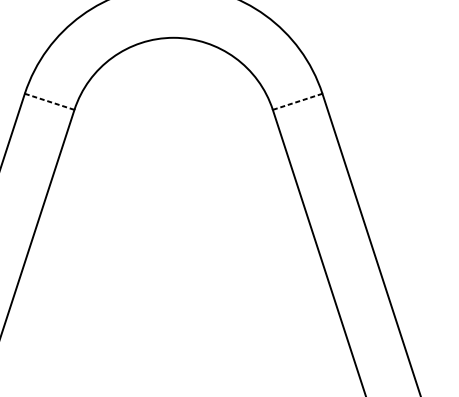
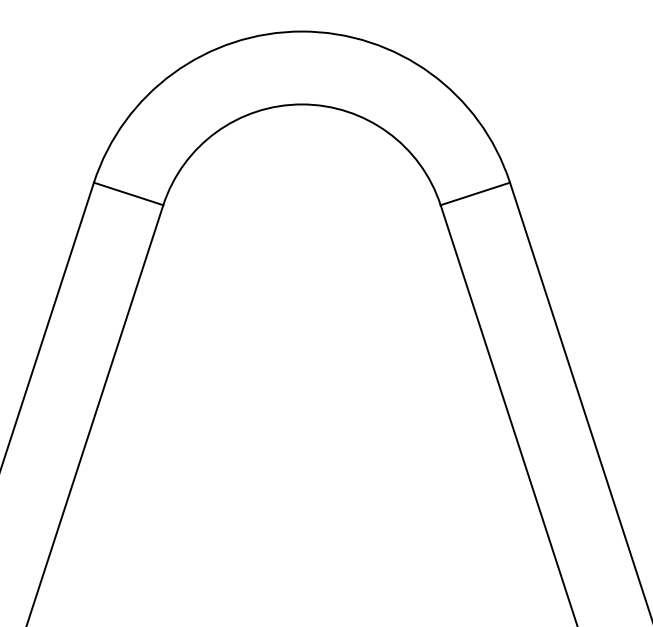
line: (49, 101) -> (128, 193), dashed -> solid
line: (297, 101) -> (475, 193), dashed -> solid

